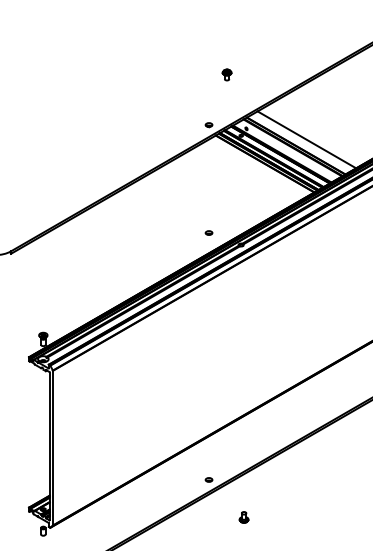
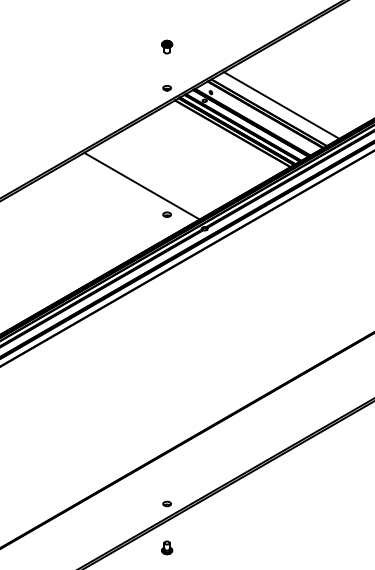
part: (226, 74) -> (166, 46), moved
line: (187, 208) -> (141, 185), added
part: (243, 517) -> (166, 547), moved

